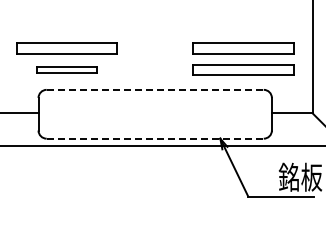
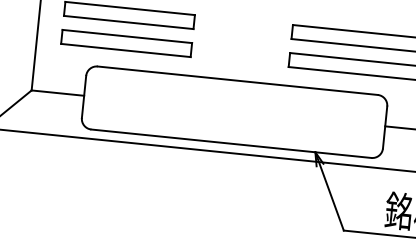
part: (66, 69) -> (126, 42), size x1.67
line: (155, 89) -> (238, 80), dashed -> solid
line: (155, 138) -> (231, 143), dashed -> solid

